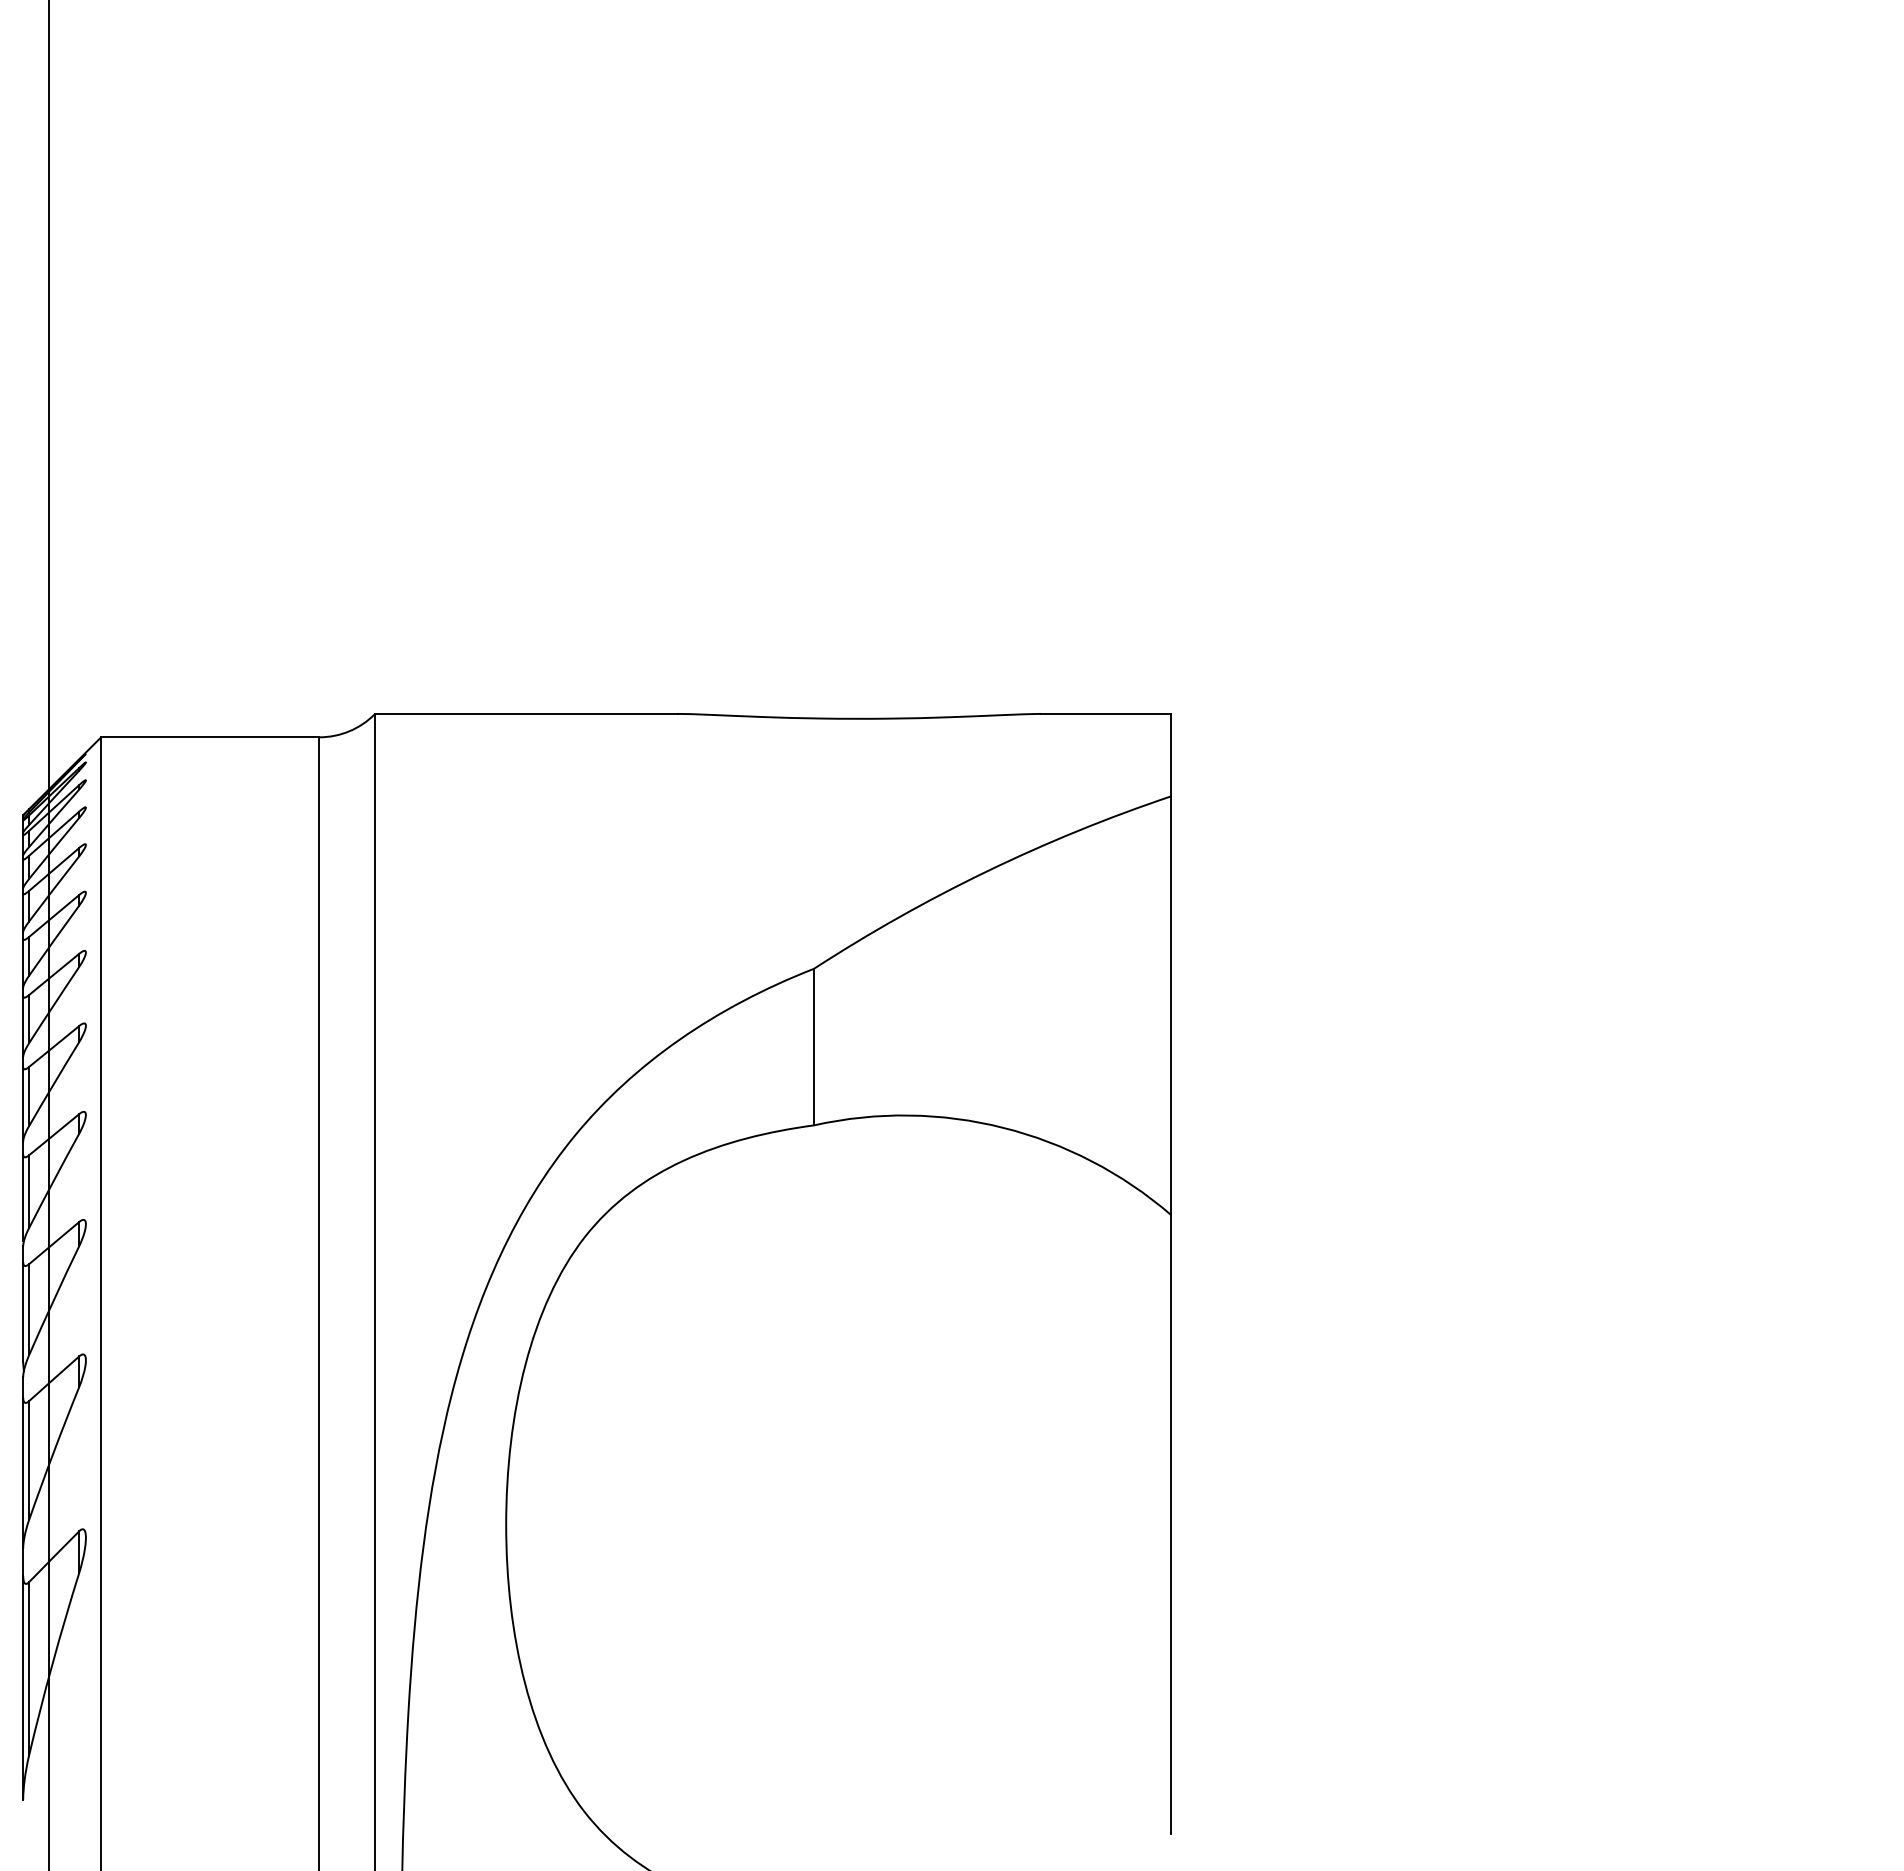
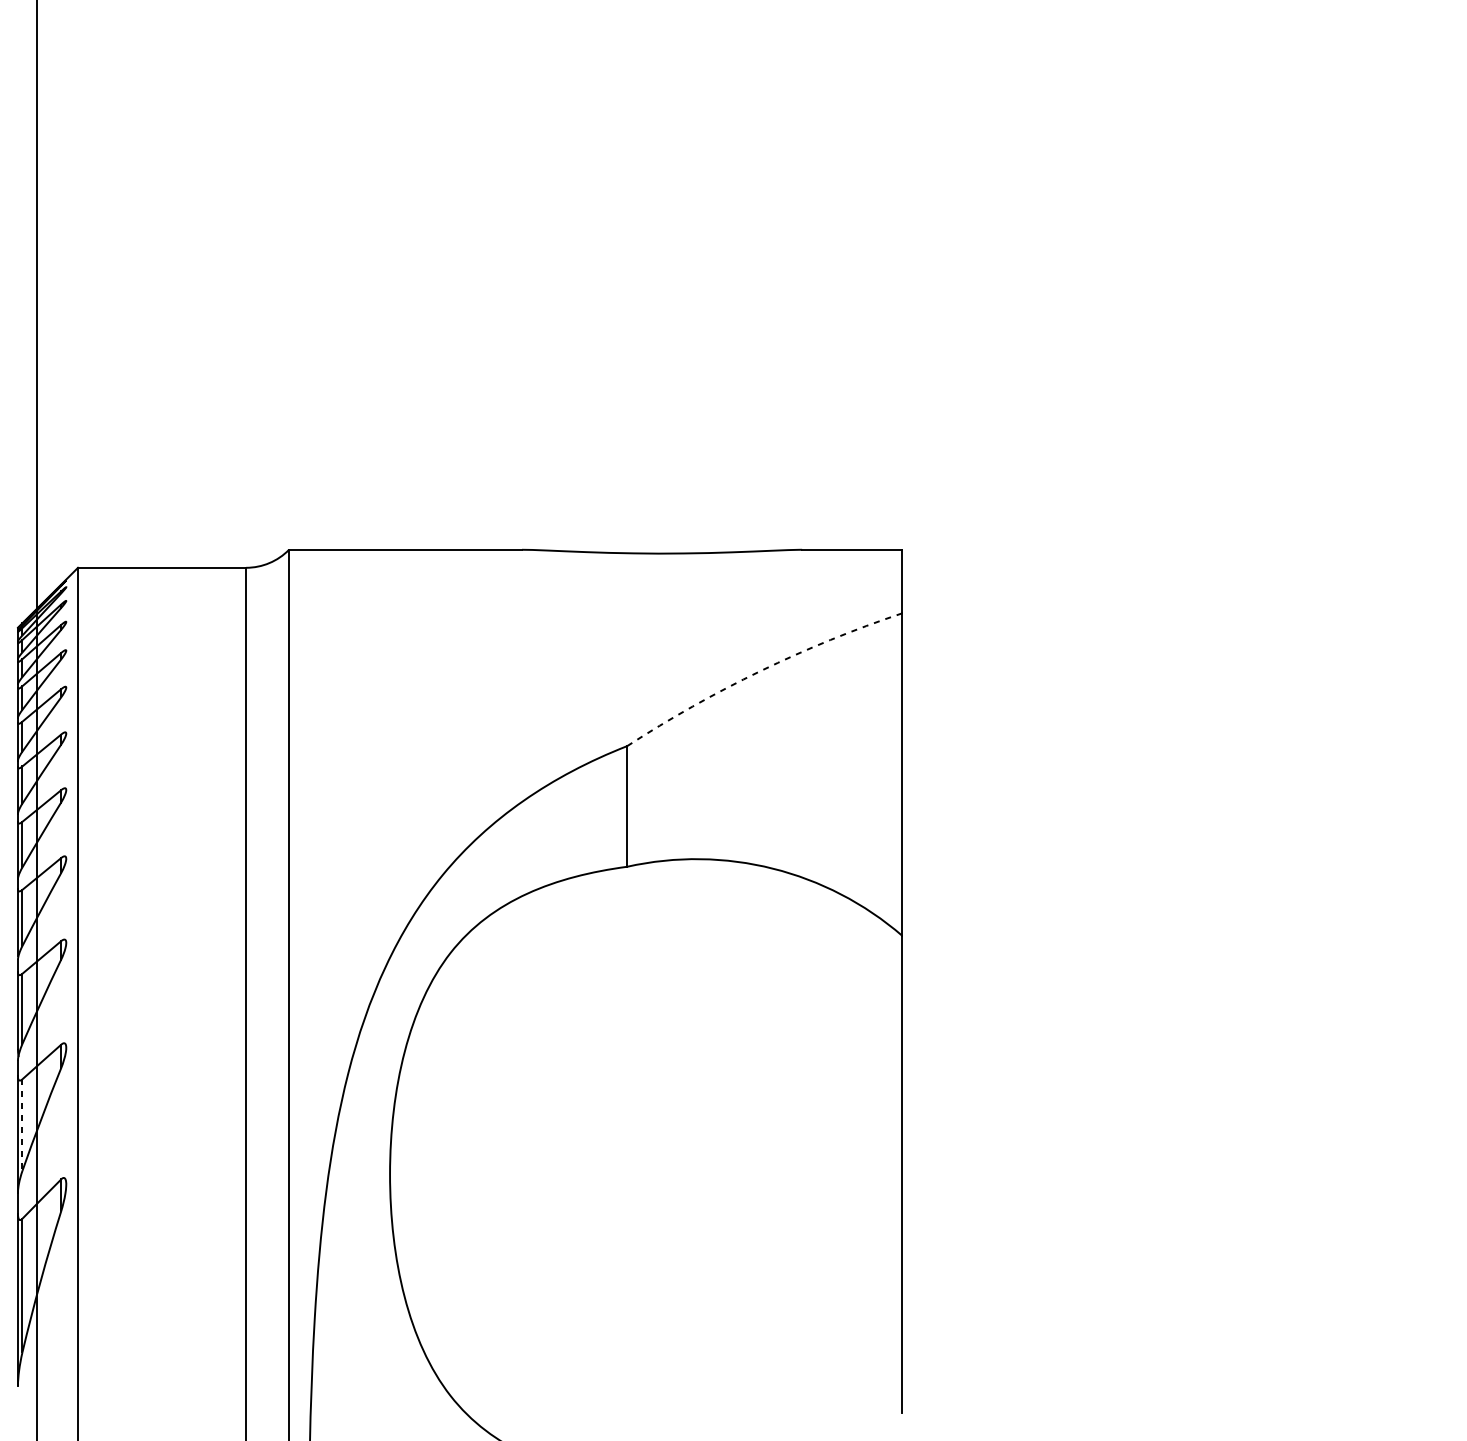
arc: (987, 871) -> (760, 671), solid -> dashed
line: (29, 1461) -> (22, 1125), solid -> dashed

